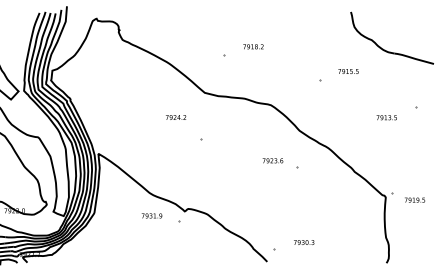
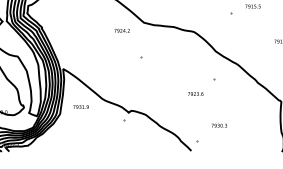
text: (176, 117) -> (122, 30), moved
text: (272, 160) -> (195, 93), moved
text: (151, 215) -> (80, 106), moved
text: (304, 242) -> (219, 125), moved

